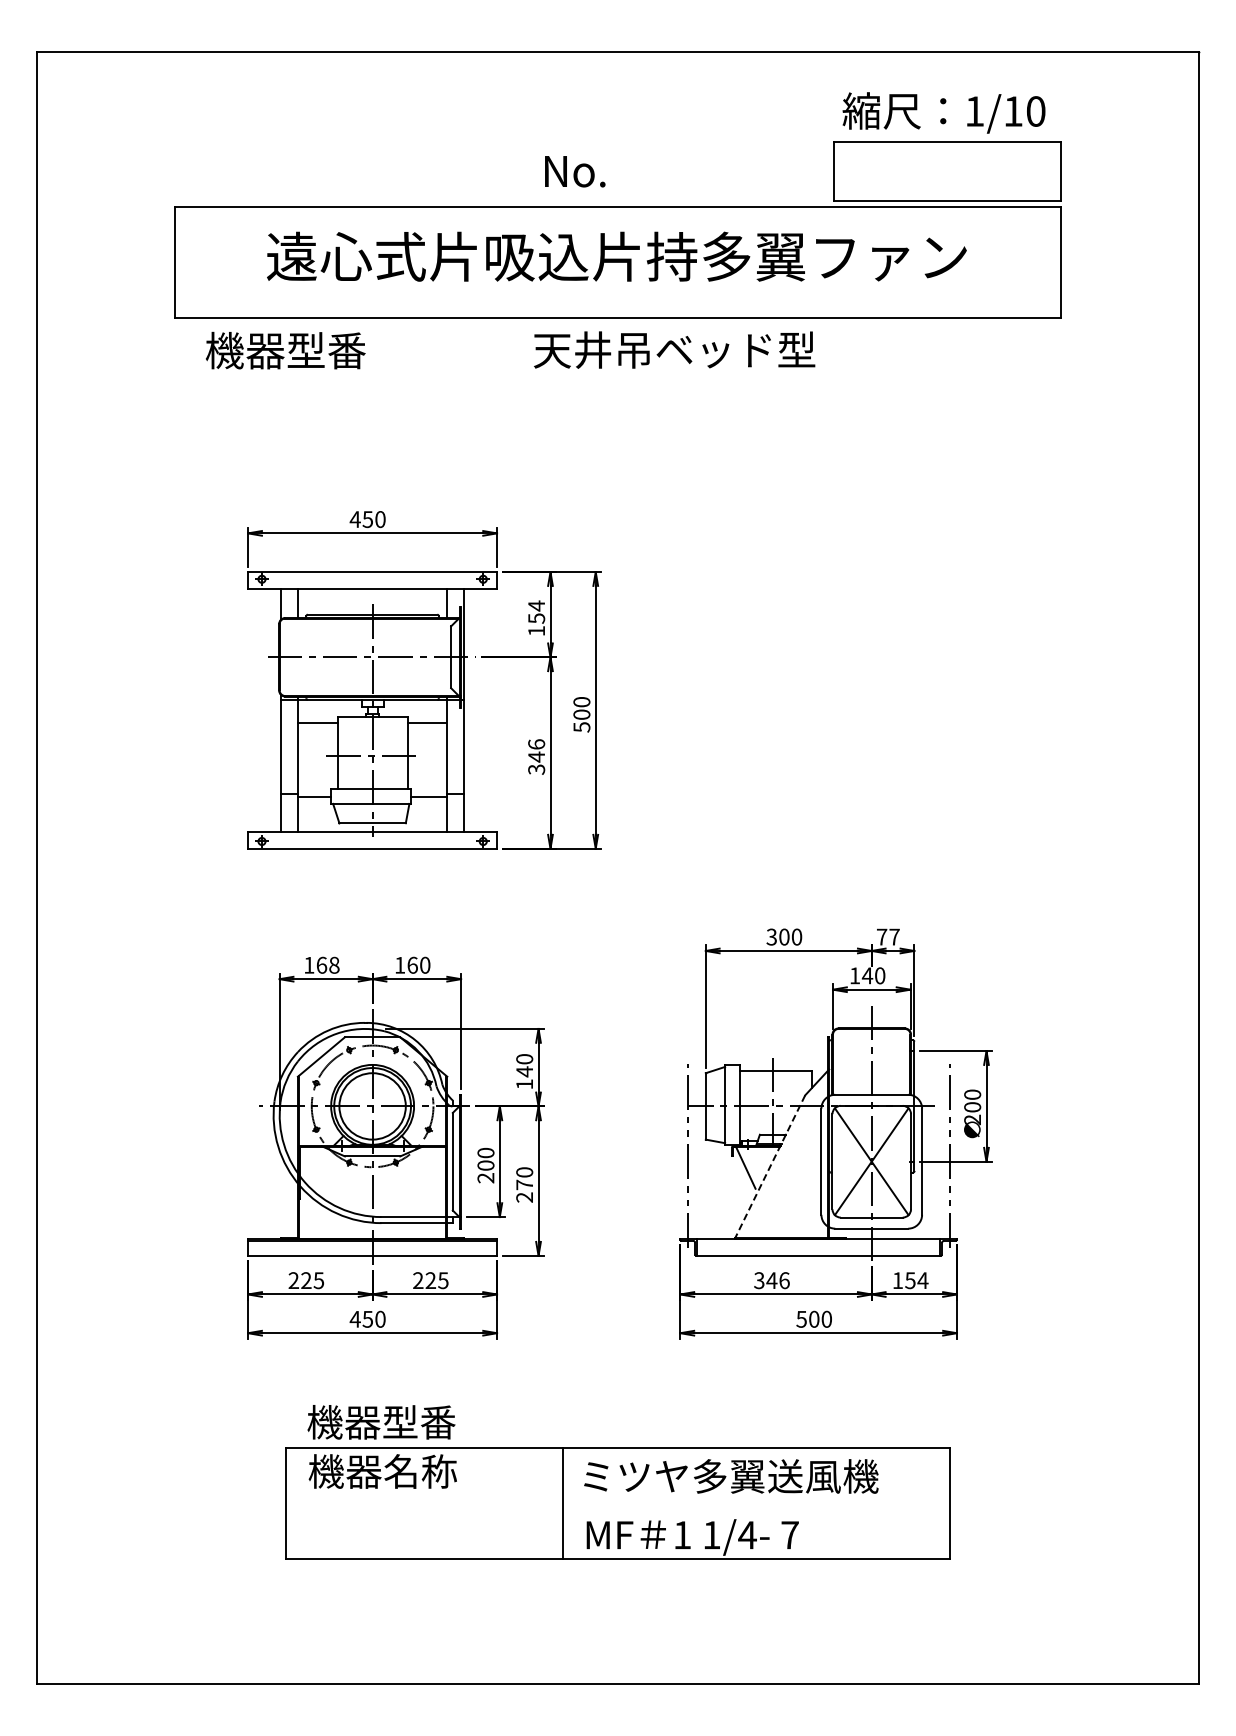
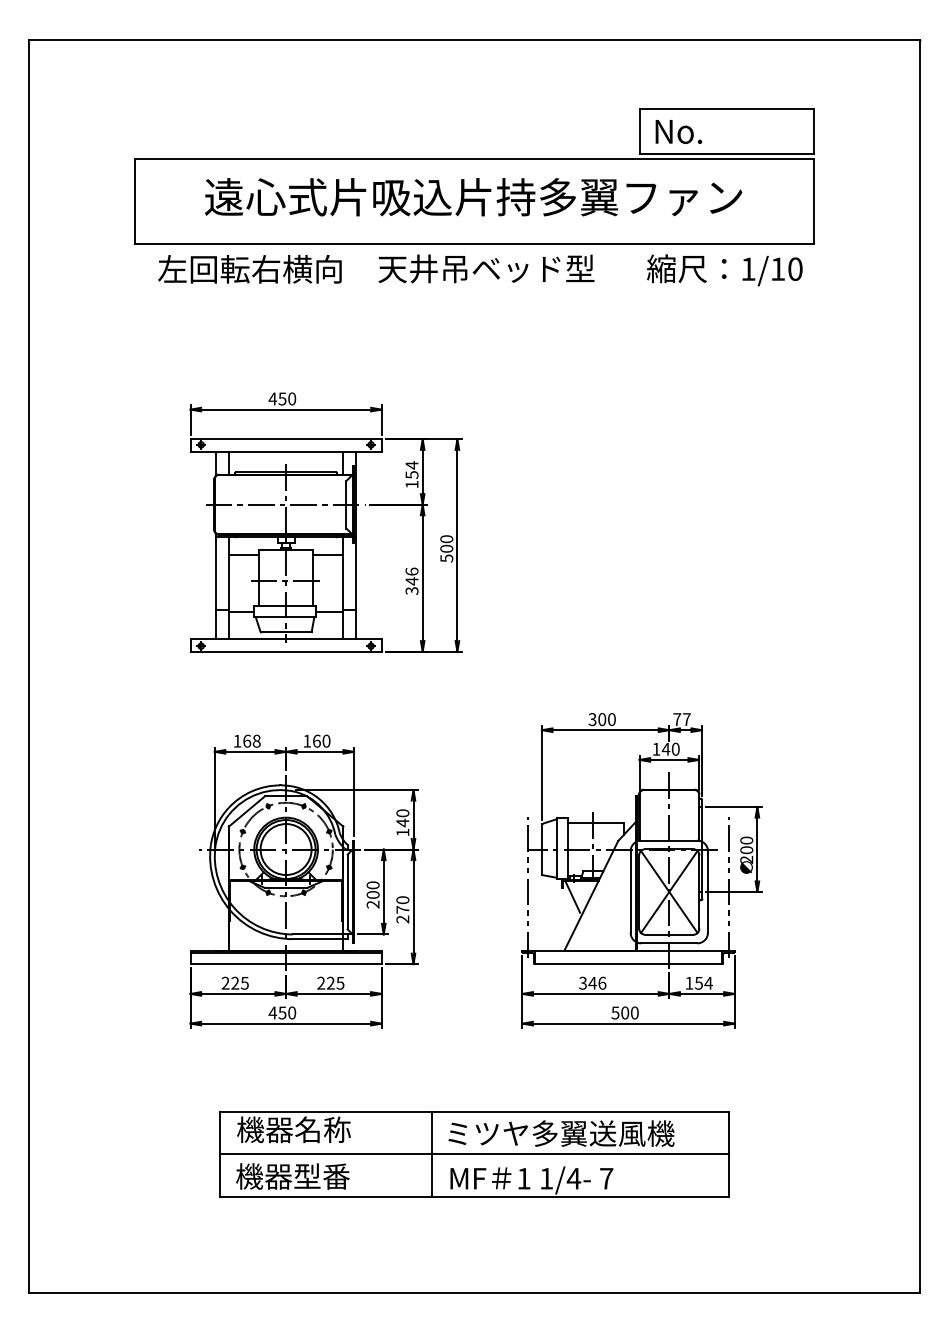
text: (943, 112) -> (724, 269), moved
text: (575, 171) -> (679, 131), moved
text: (674, 349) -> (486, 268), moved
text: (325, 350) -> (249, 269), 機器型番 -> 左回転右横向
line: (770, 1166) -> (591, 895), dashed -> solid
text: (381, 1422) -> (292, 1176), moved
line: (617, 1503) -> (474, 1154), added

